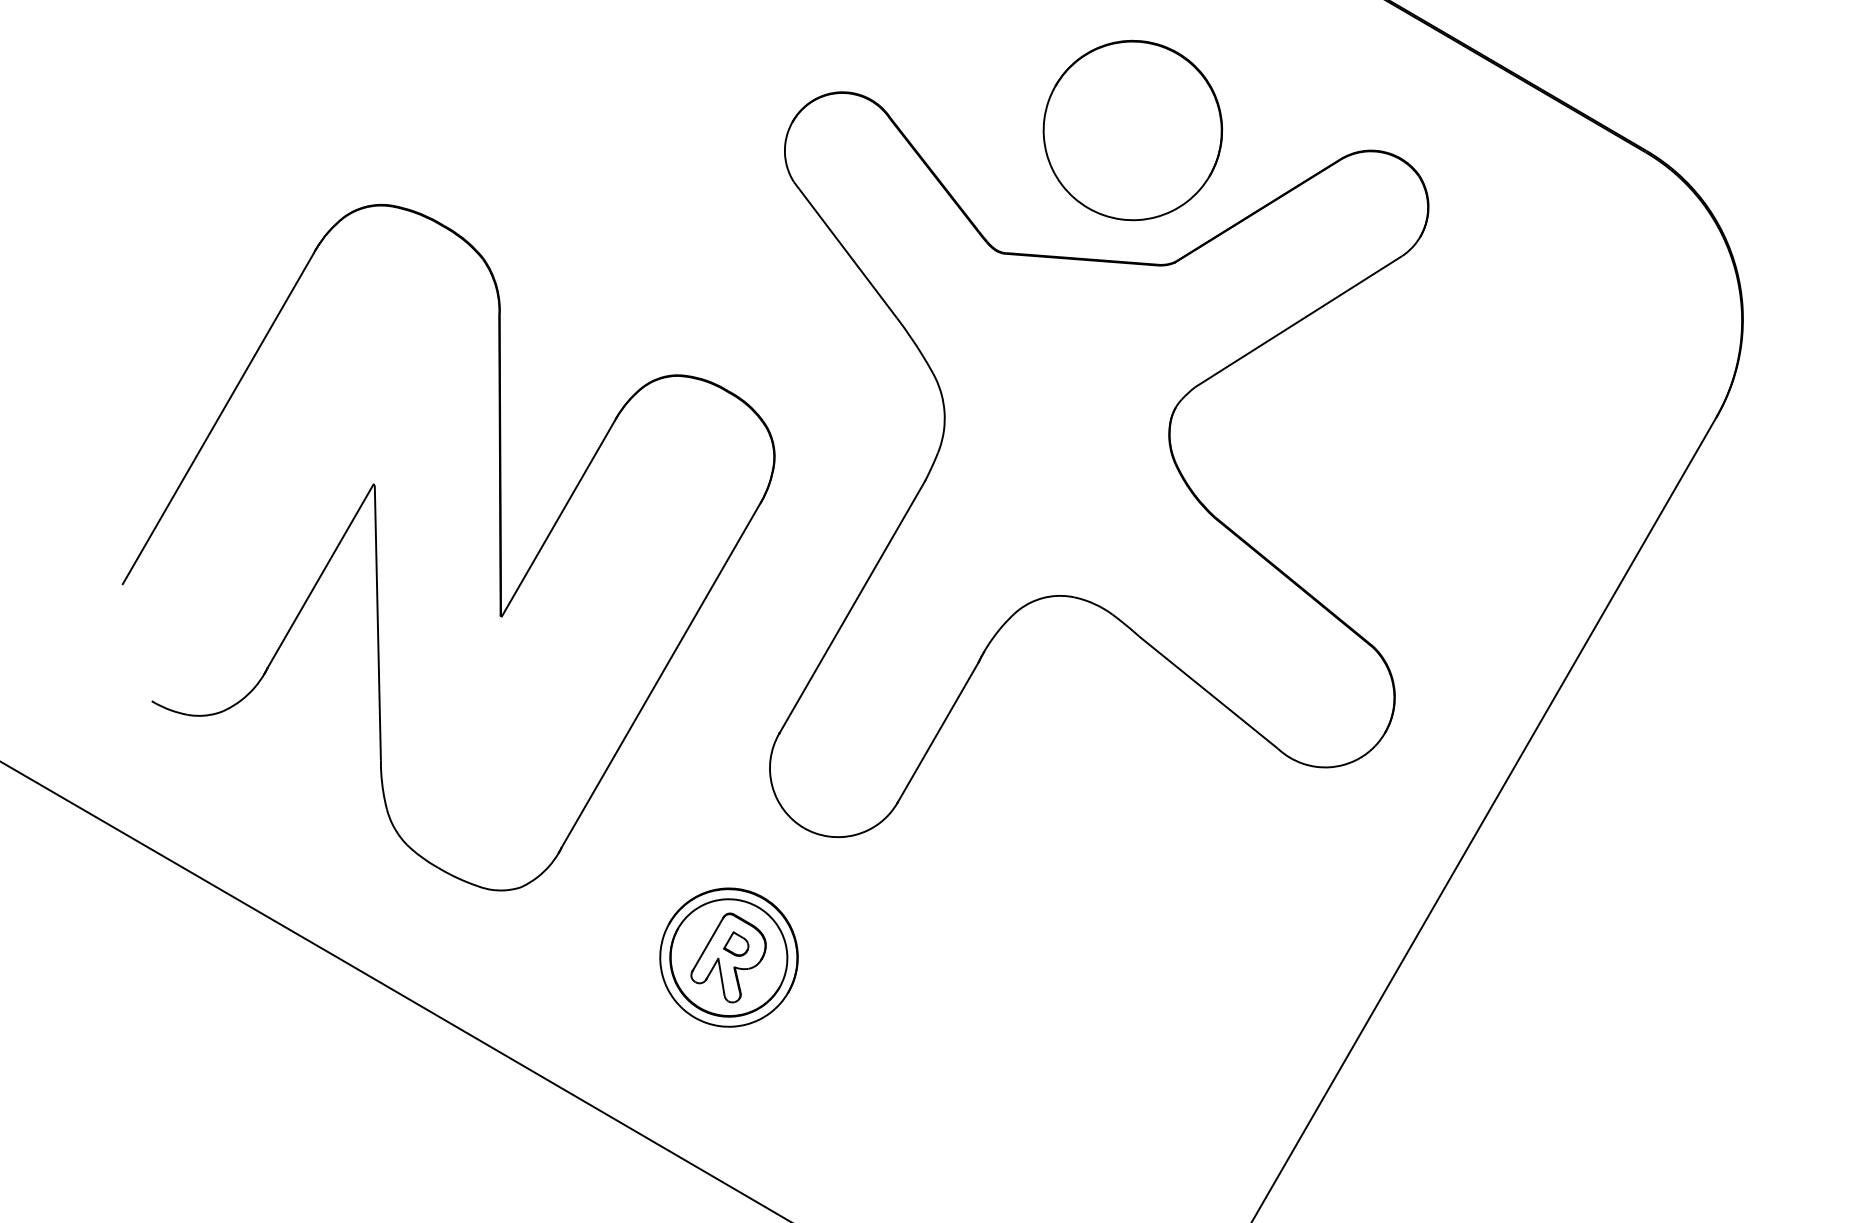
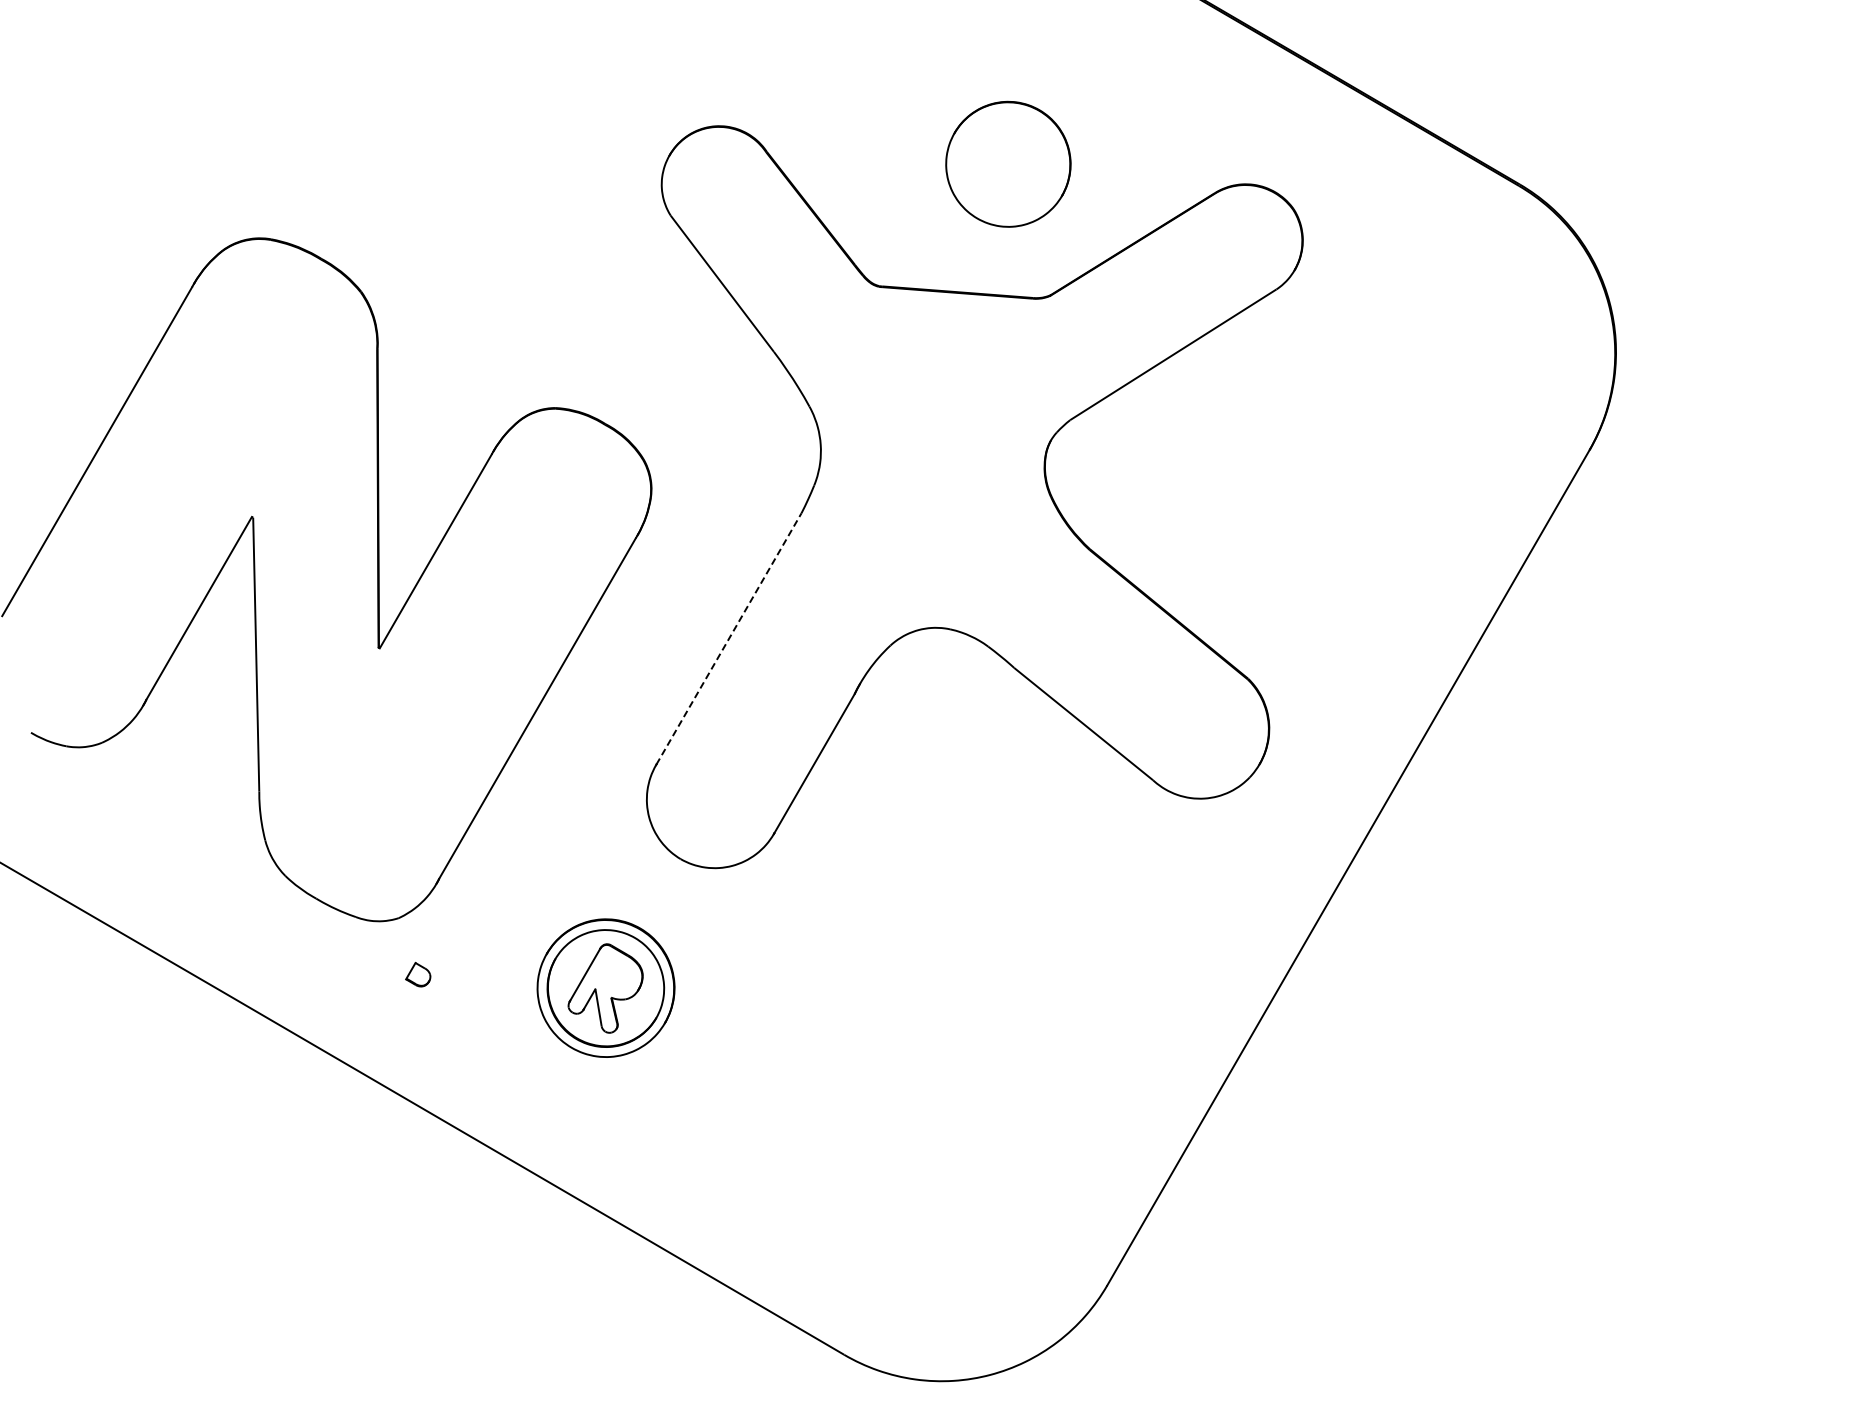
part: (1133, 130) -> (1008, 164), size x0.7
line: (852, 606) -> (729, 638), solid -> dashed
part: (736, 943) -> (418, 974), moved

